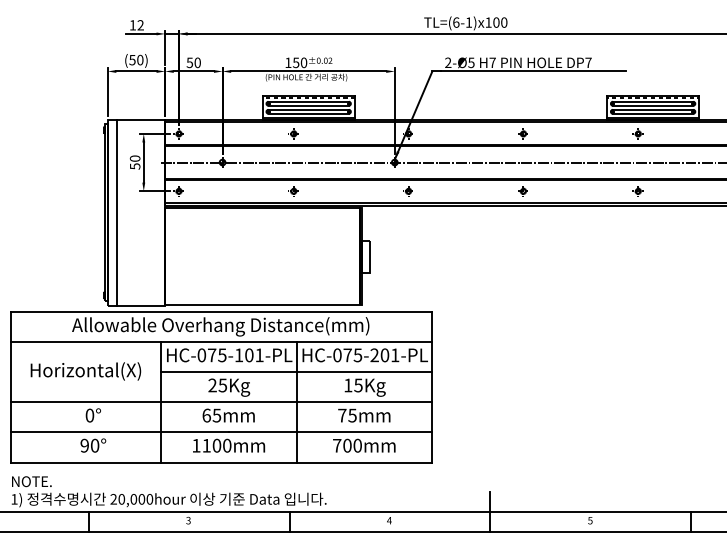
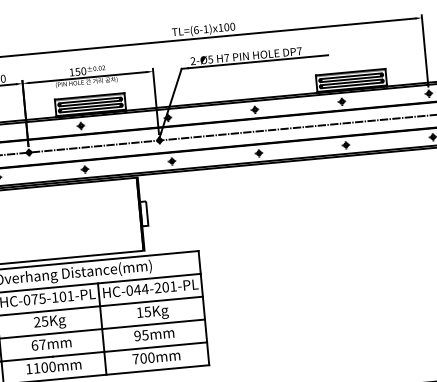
text: (352, 355) -> (141, 289), HC-075-201-PL -> HC-044-201-PL
text: (216, 415) -> (42, 344), 65mm -> 67mm
text: (342, 415) -> (137, 335), 75mm -> 95mm

